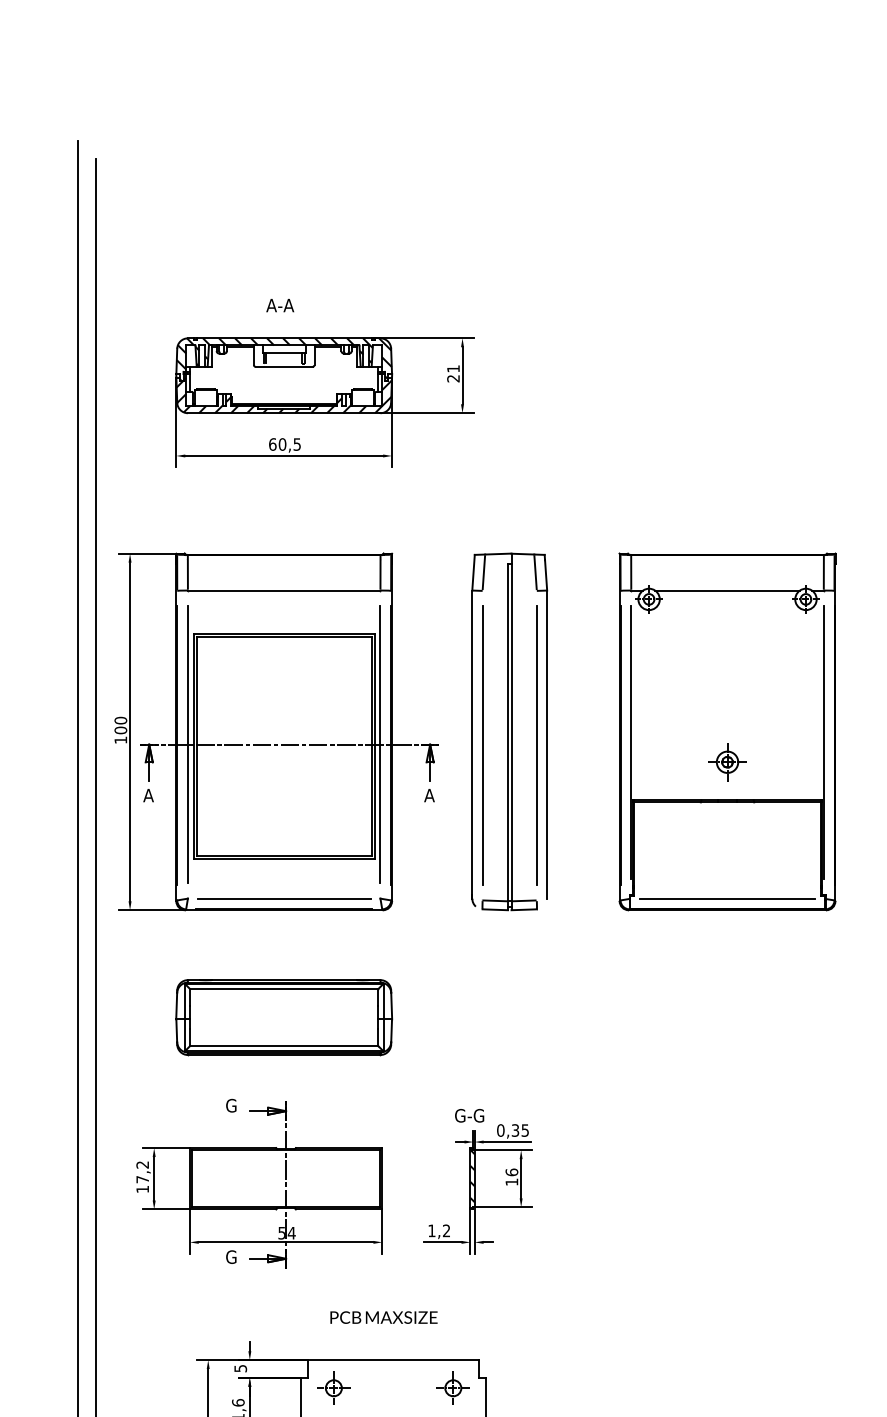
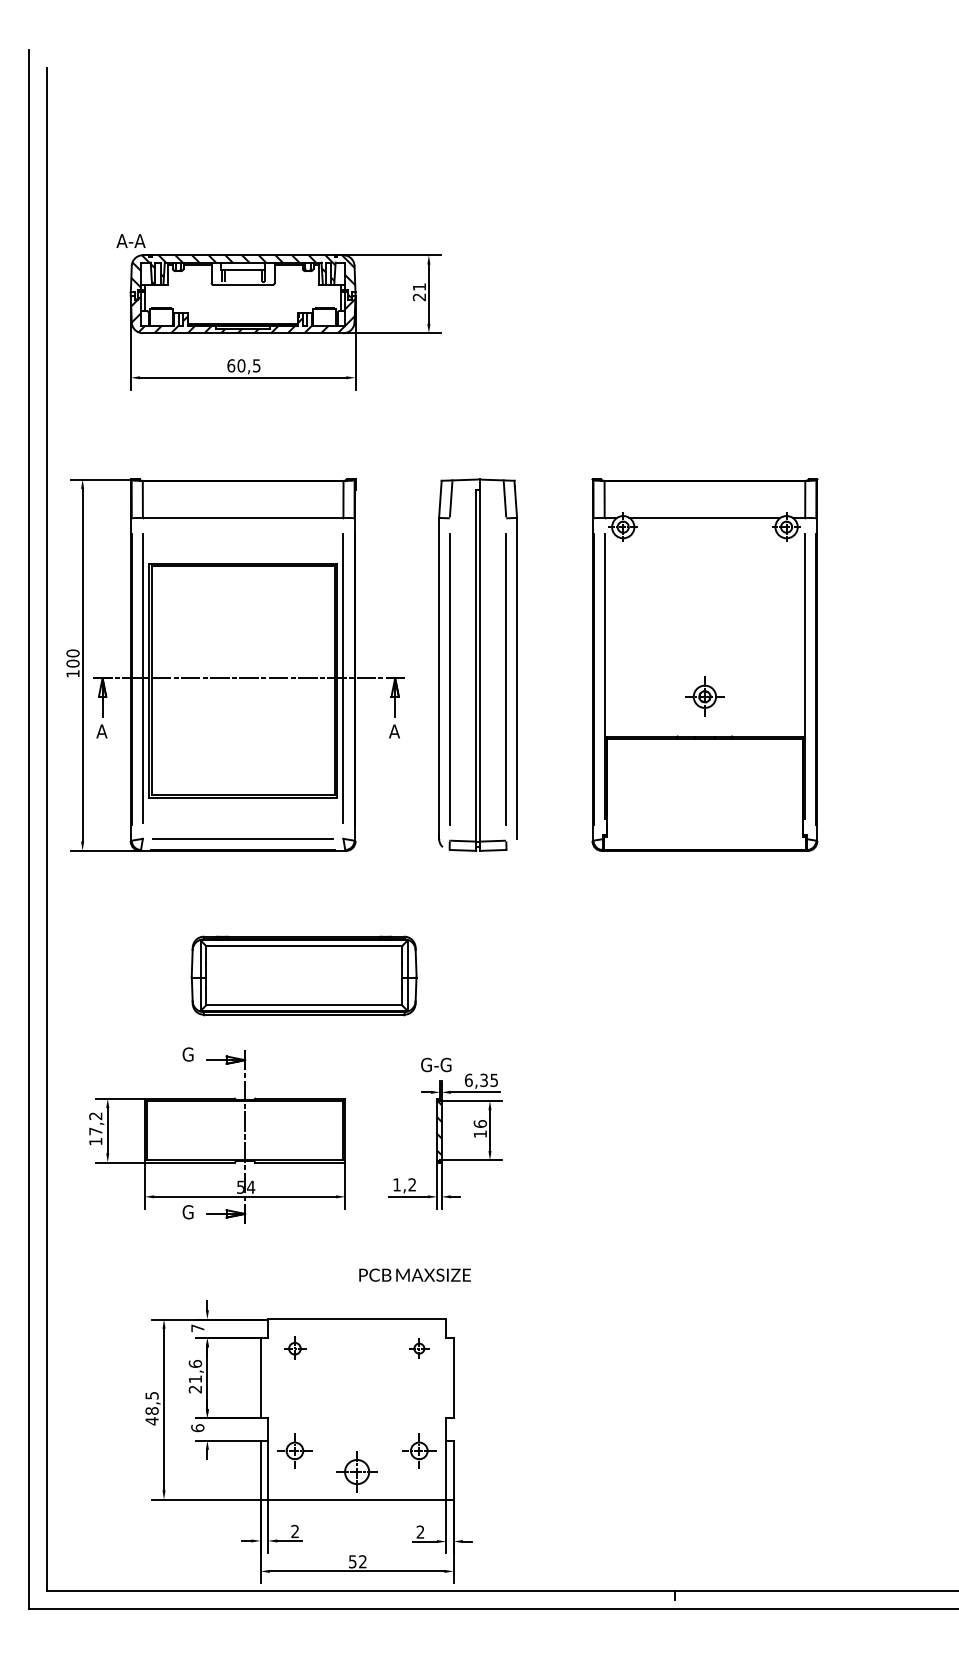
text: (279, 304) -> (130, 240), moved
line: (727, 898) -> (704, 838), removed
part: (283, 1017) -> (303, 975), moved
text: (500, 1129) -> (468, 1079), 0,35 -> 6,35
text: (383, 1316) -> (414, 1274), moved
text: (240, 1368) -> (197, 1328), 5 -> 7
part: (333, 1387) -> (294, 1348), size x0.7
part: (453, 1387) -> (419, 1348), size x0.6

